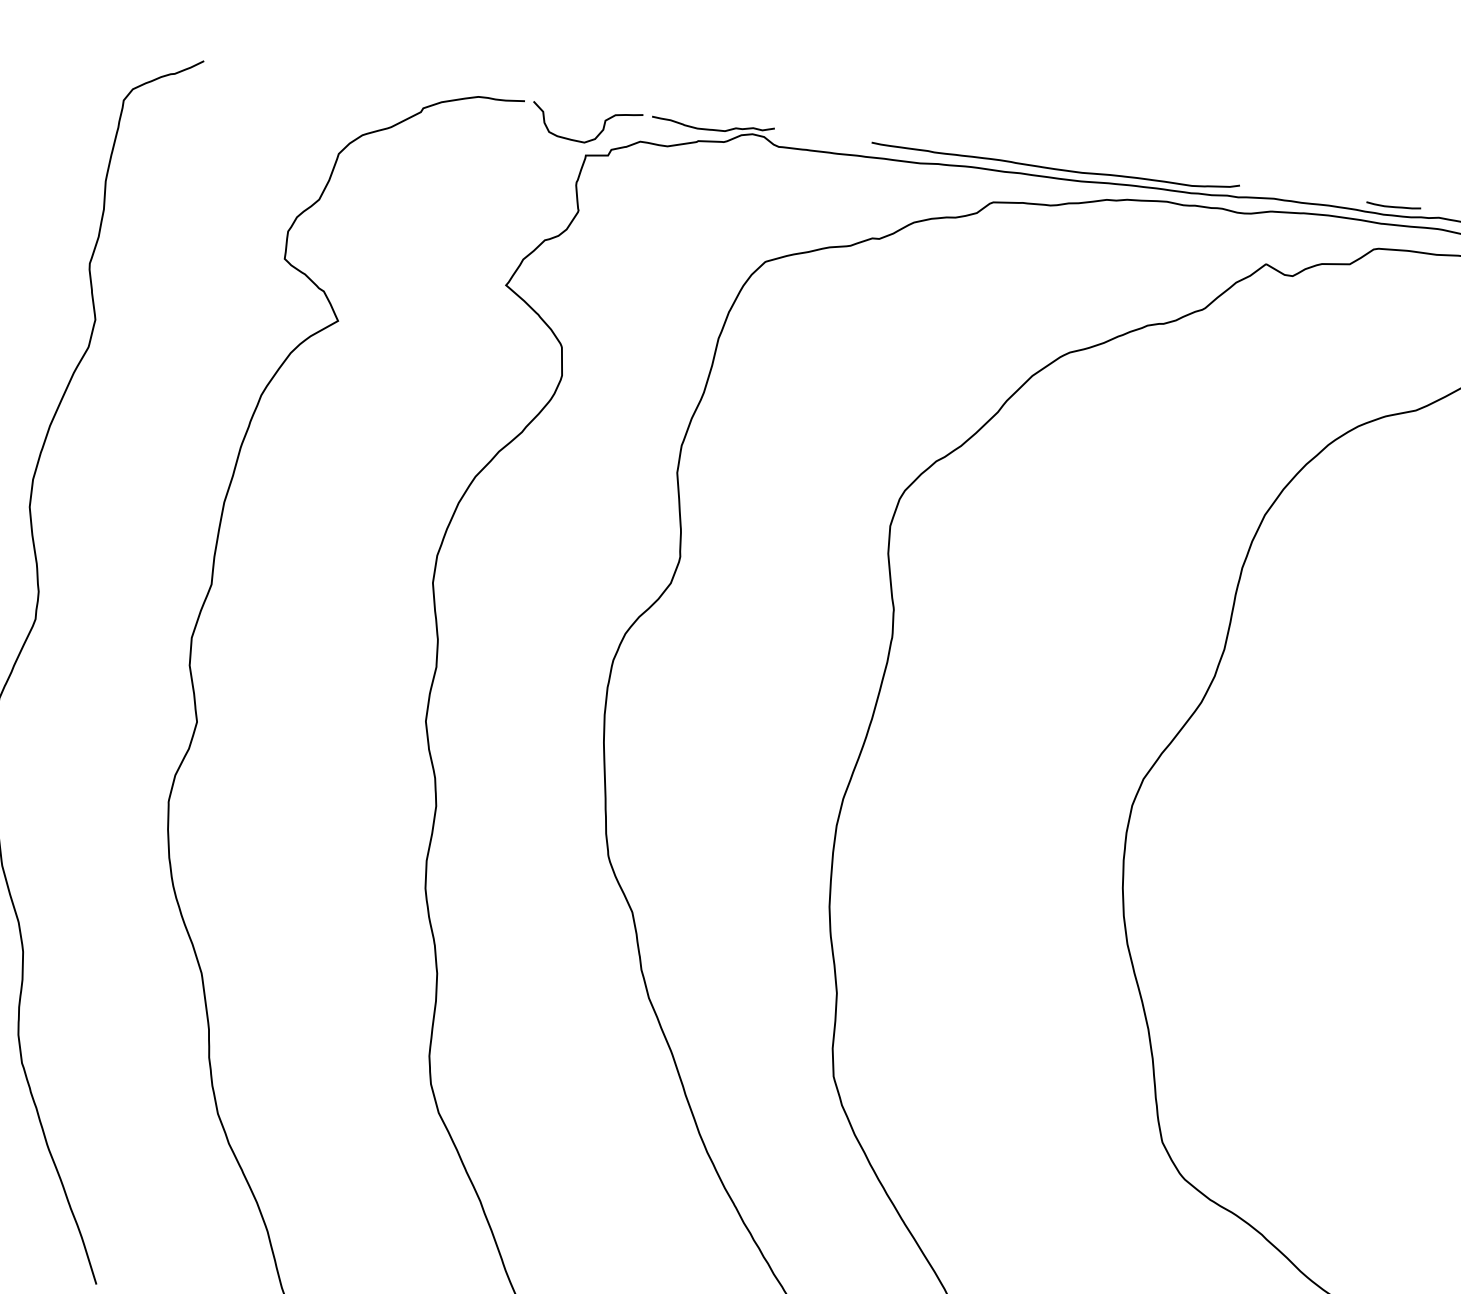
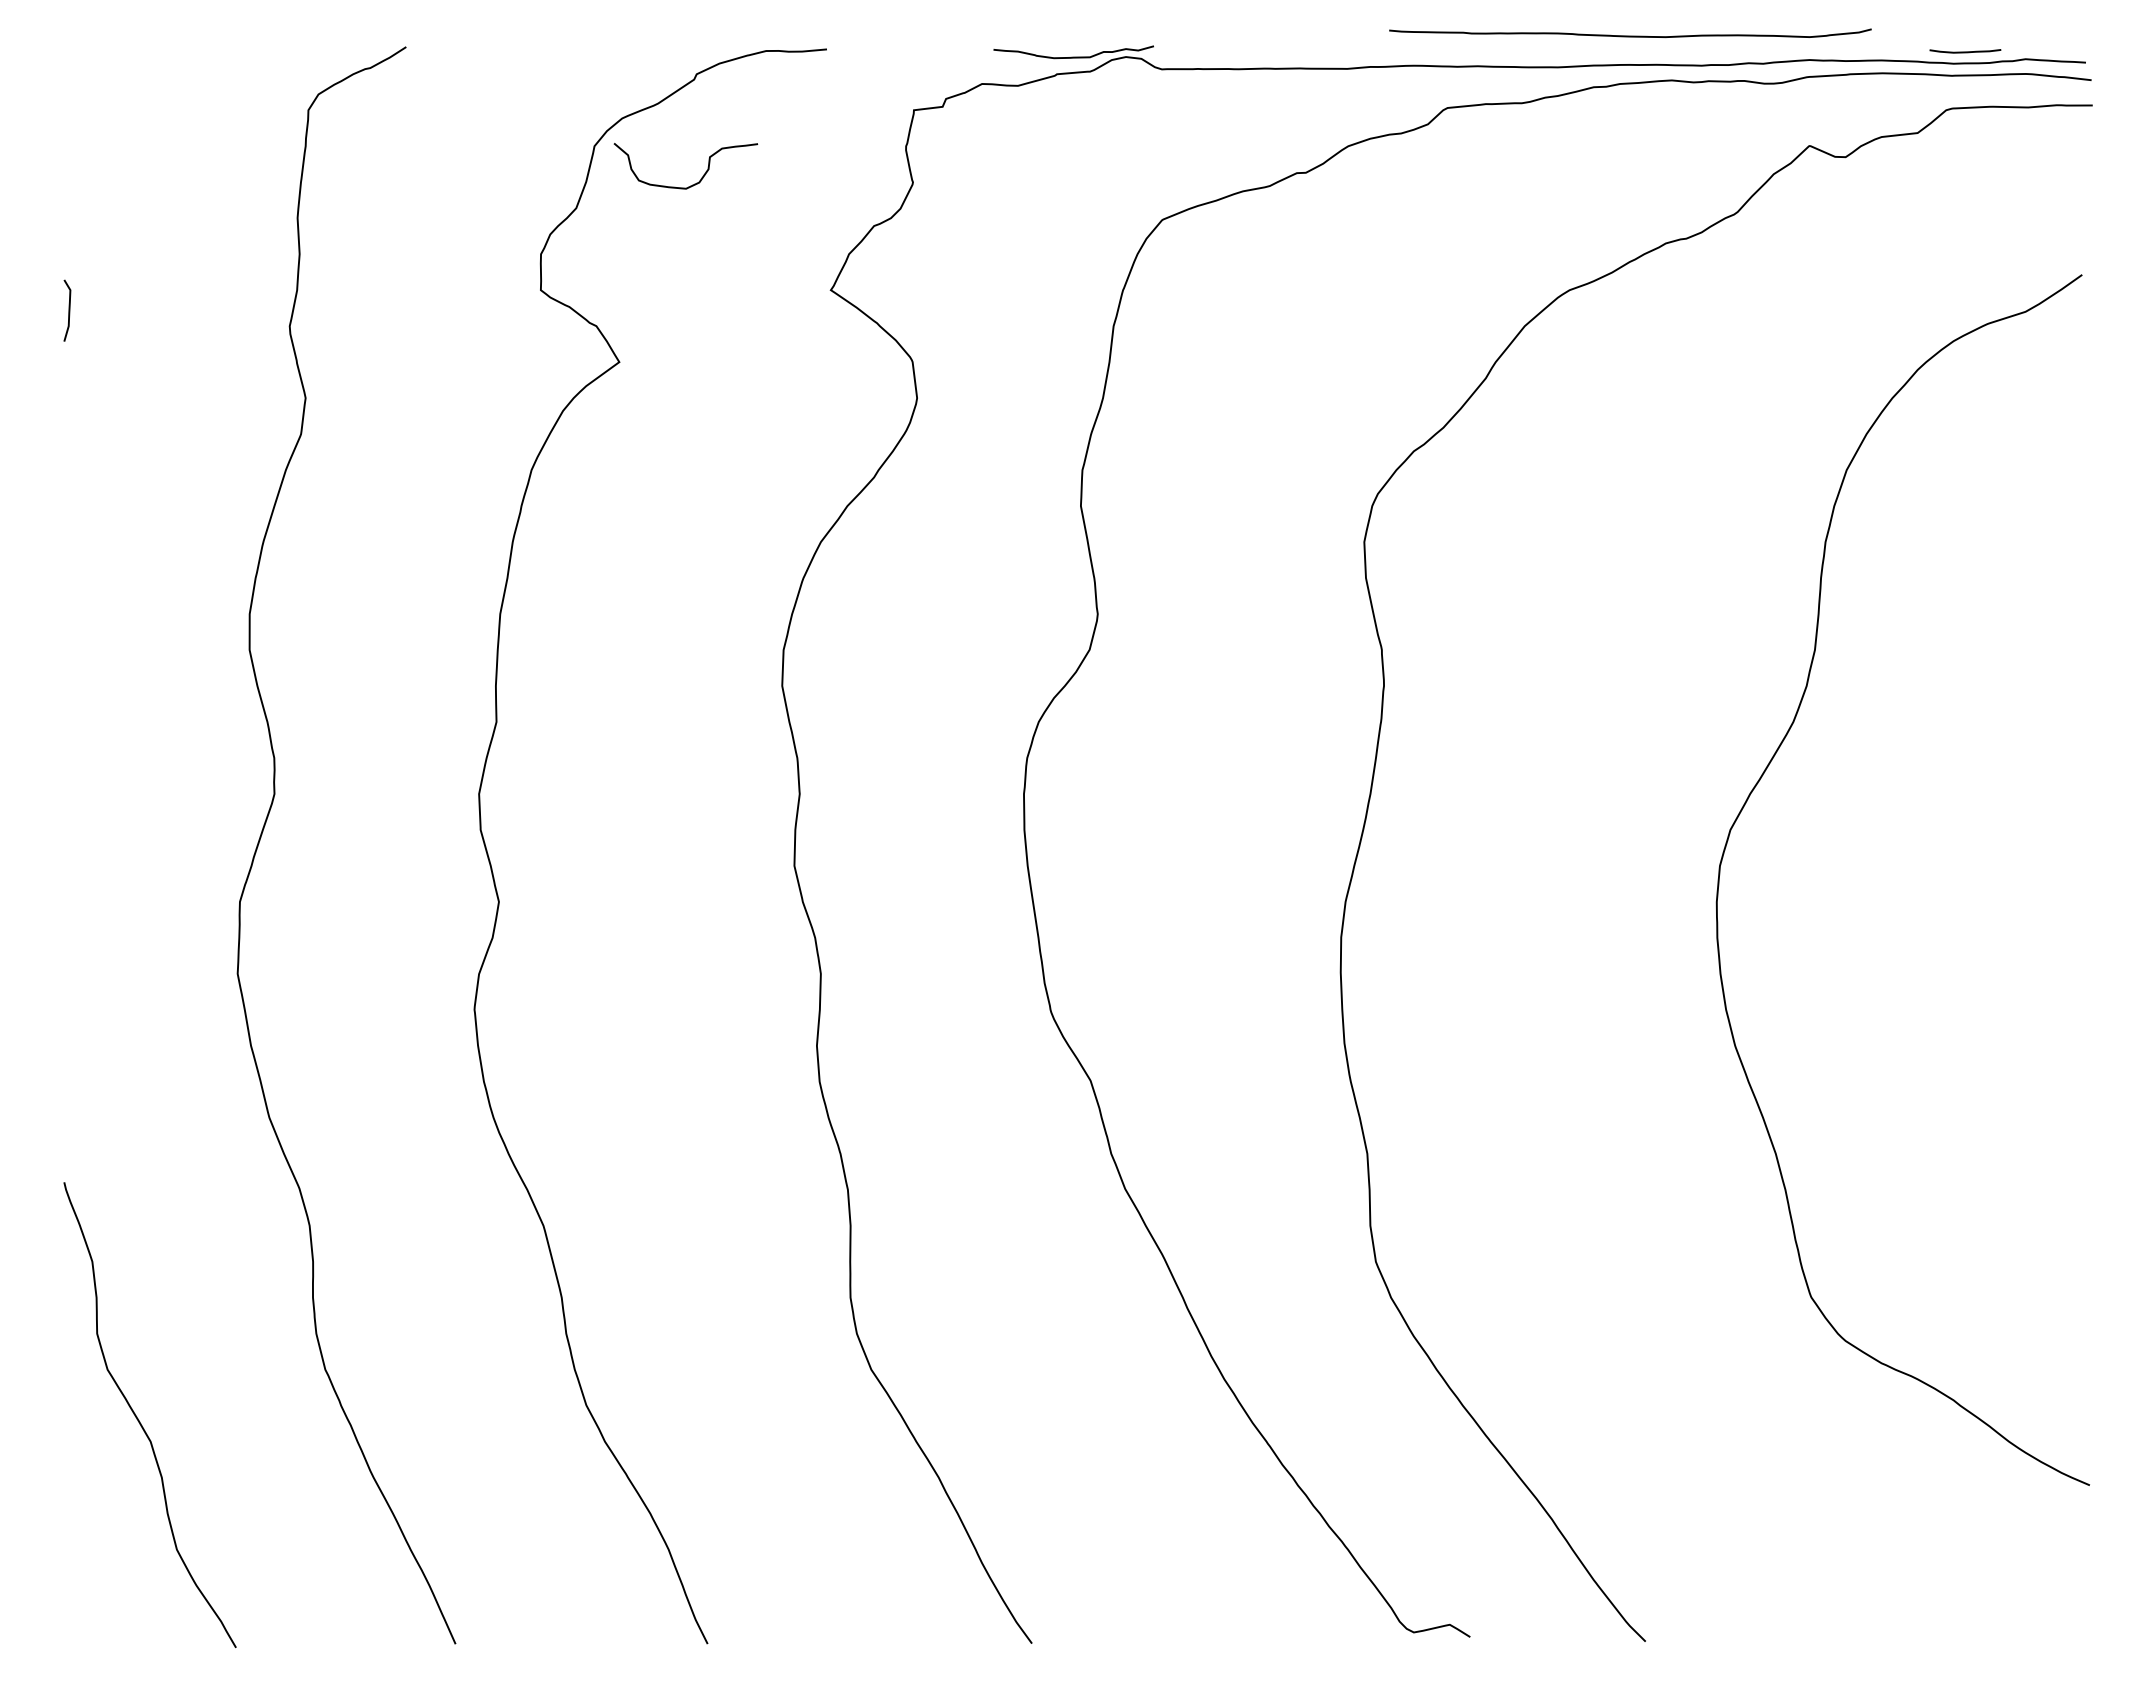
curve: (591, 139) -> (694, 183), moved
curve: (1055, 168) -> (1630, 35), moved

